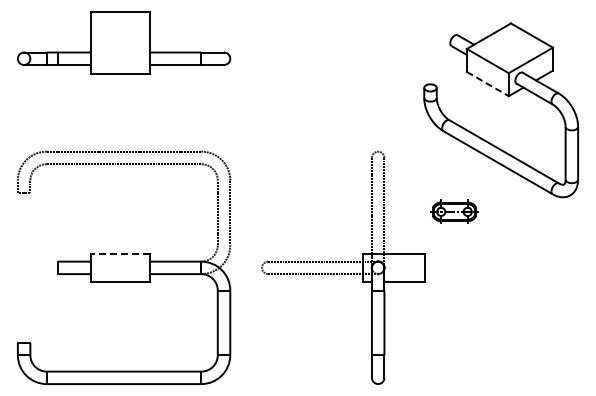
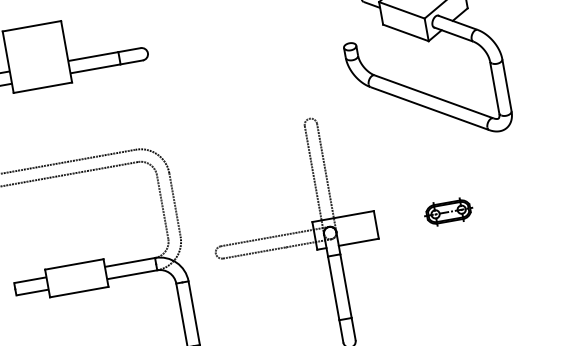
line: (488, 84) -> (406, 33), dashed -> solid
part: (454, 211) -> (448, 211), moved
line: (120, 253) -> (74, 264), dashed -> solid

